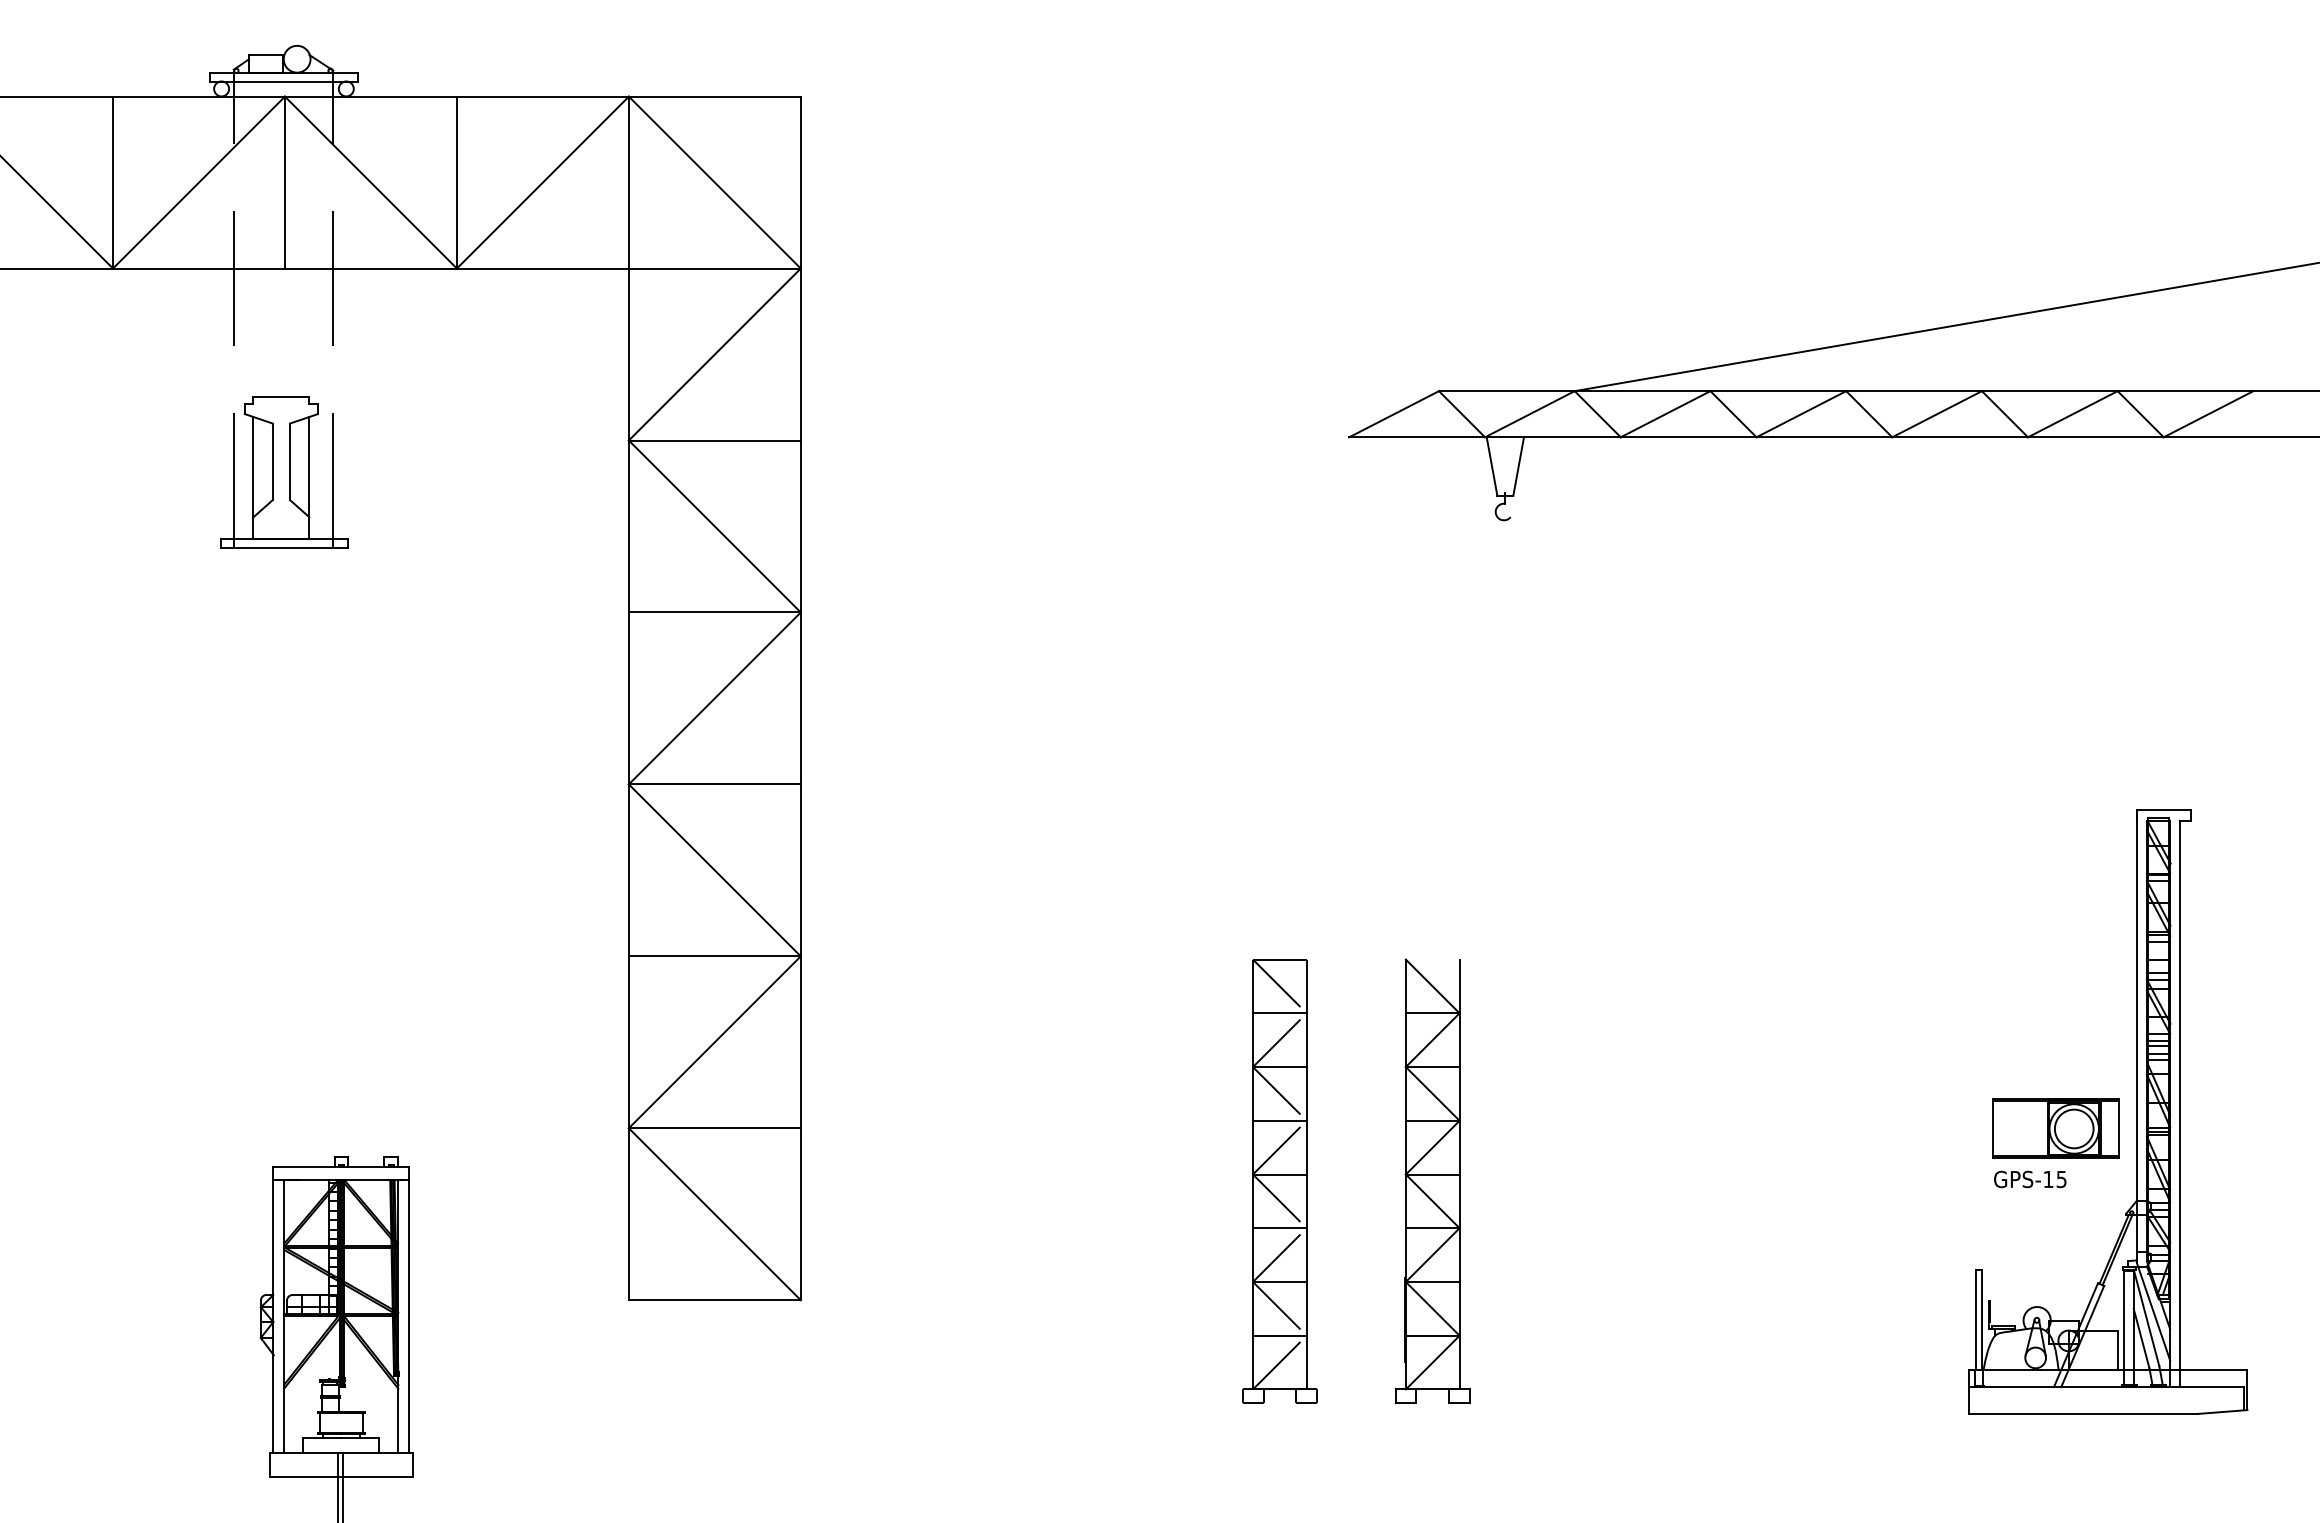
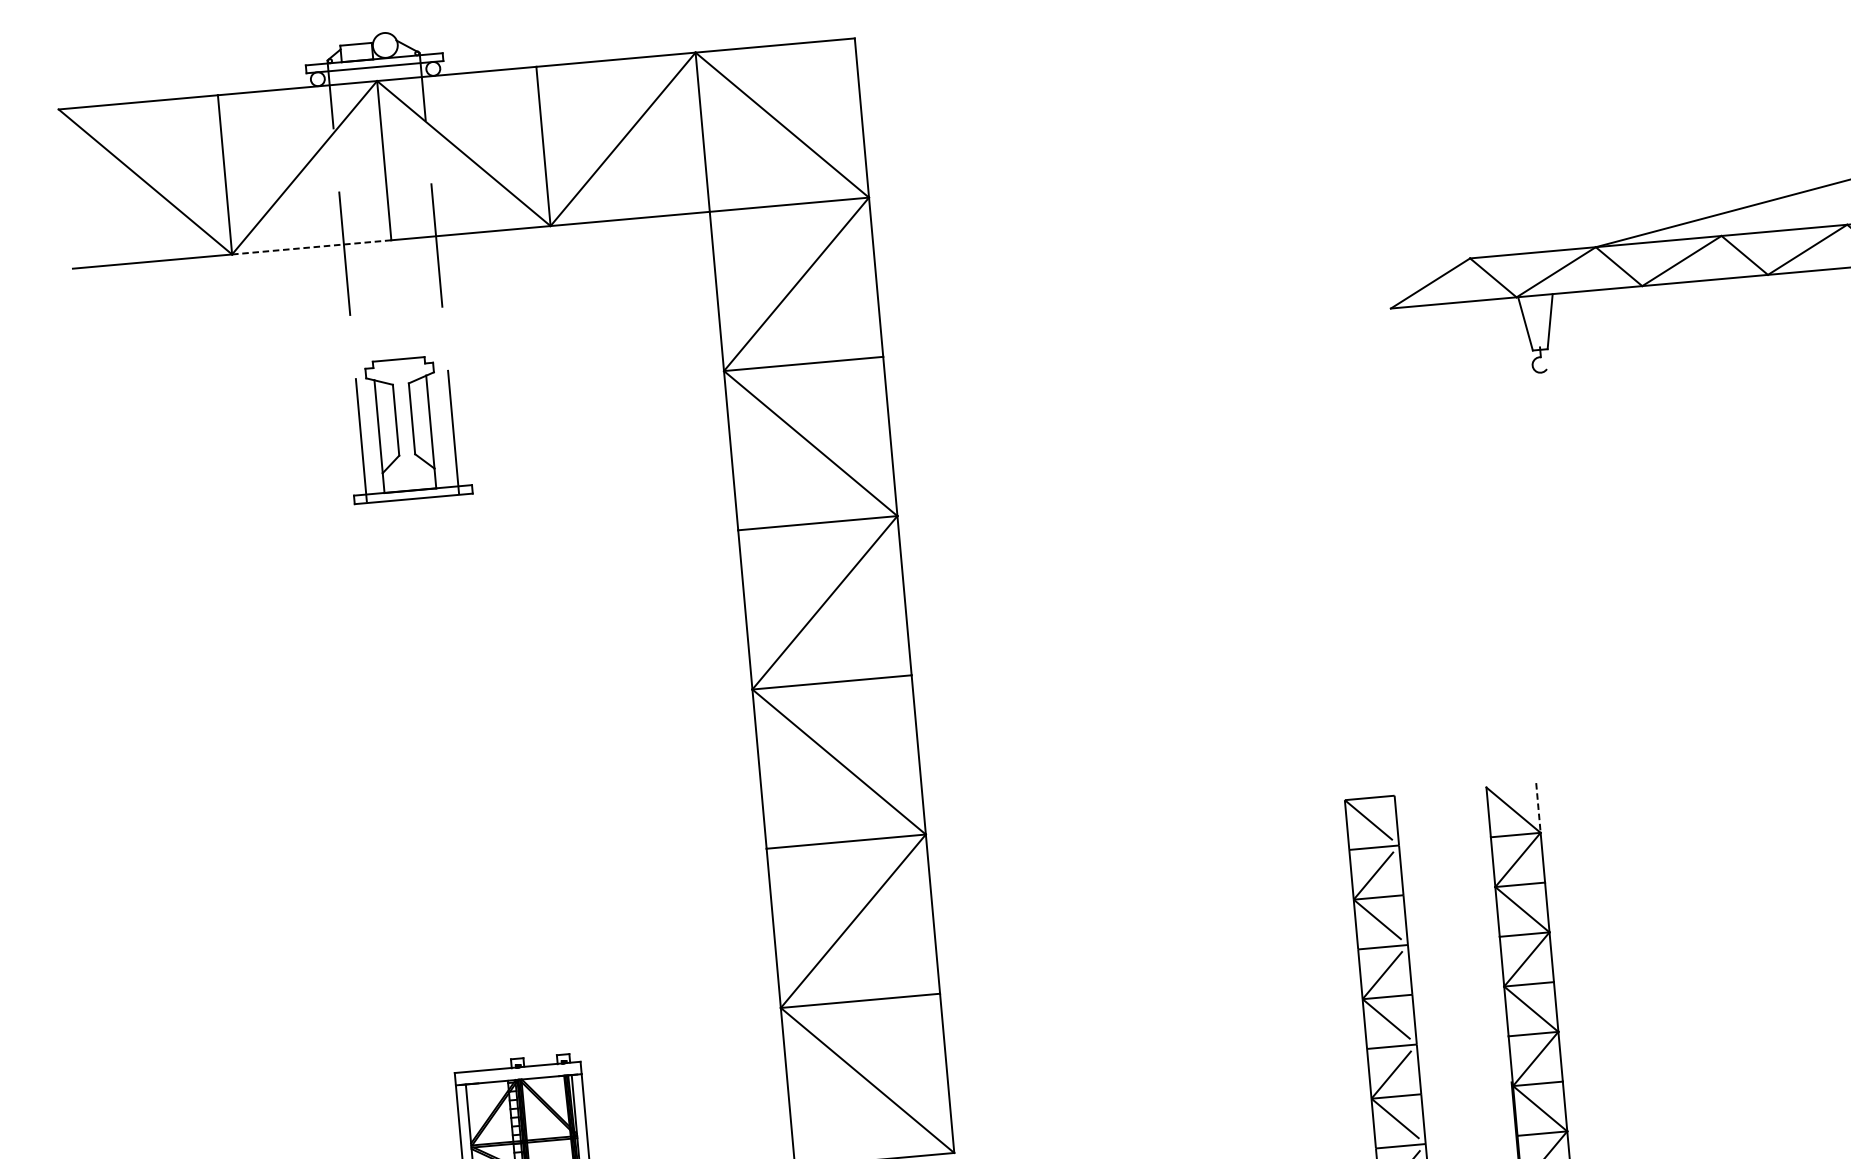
line: (199, 268) -> (312, 247), solid -> dashed
line: (1459, 986) -> (1538, 808), solid -> dashed

